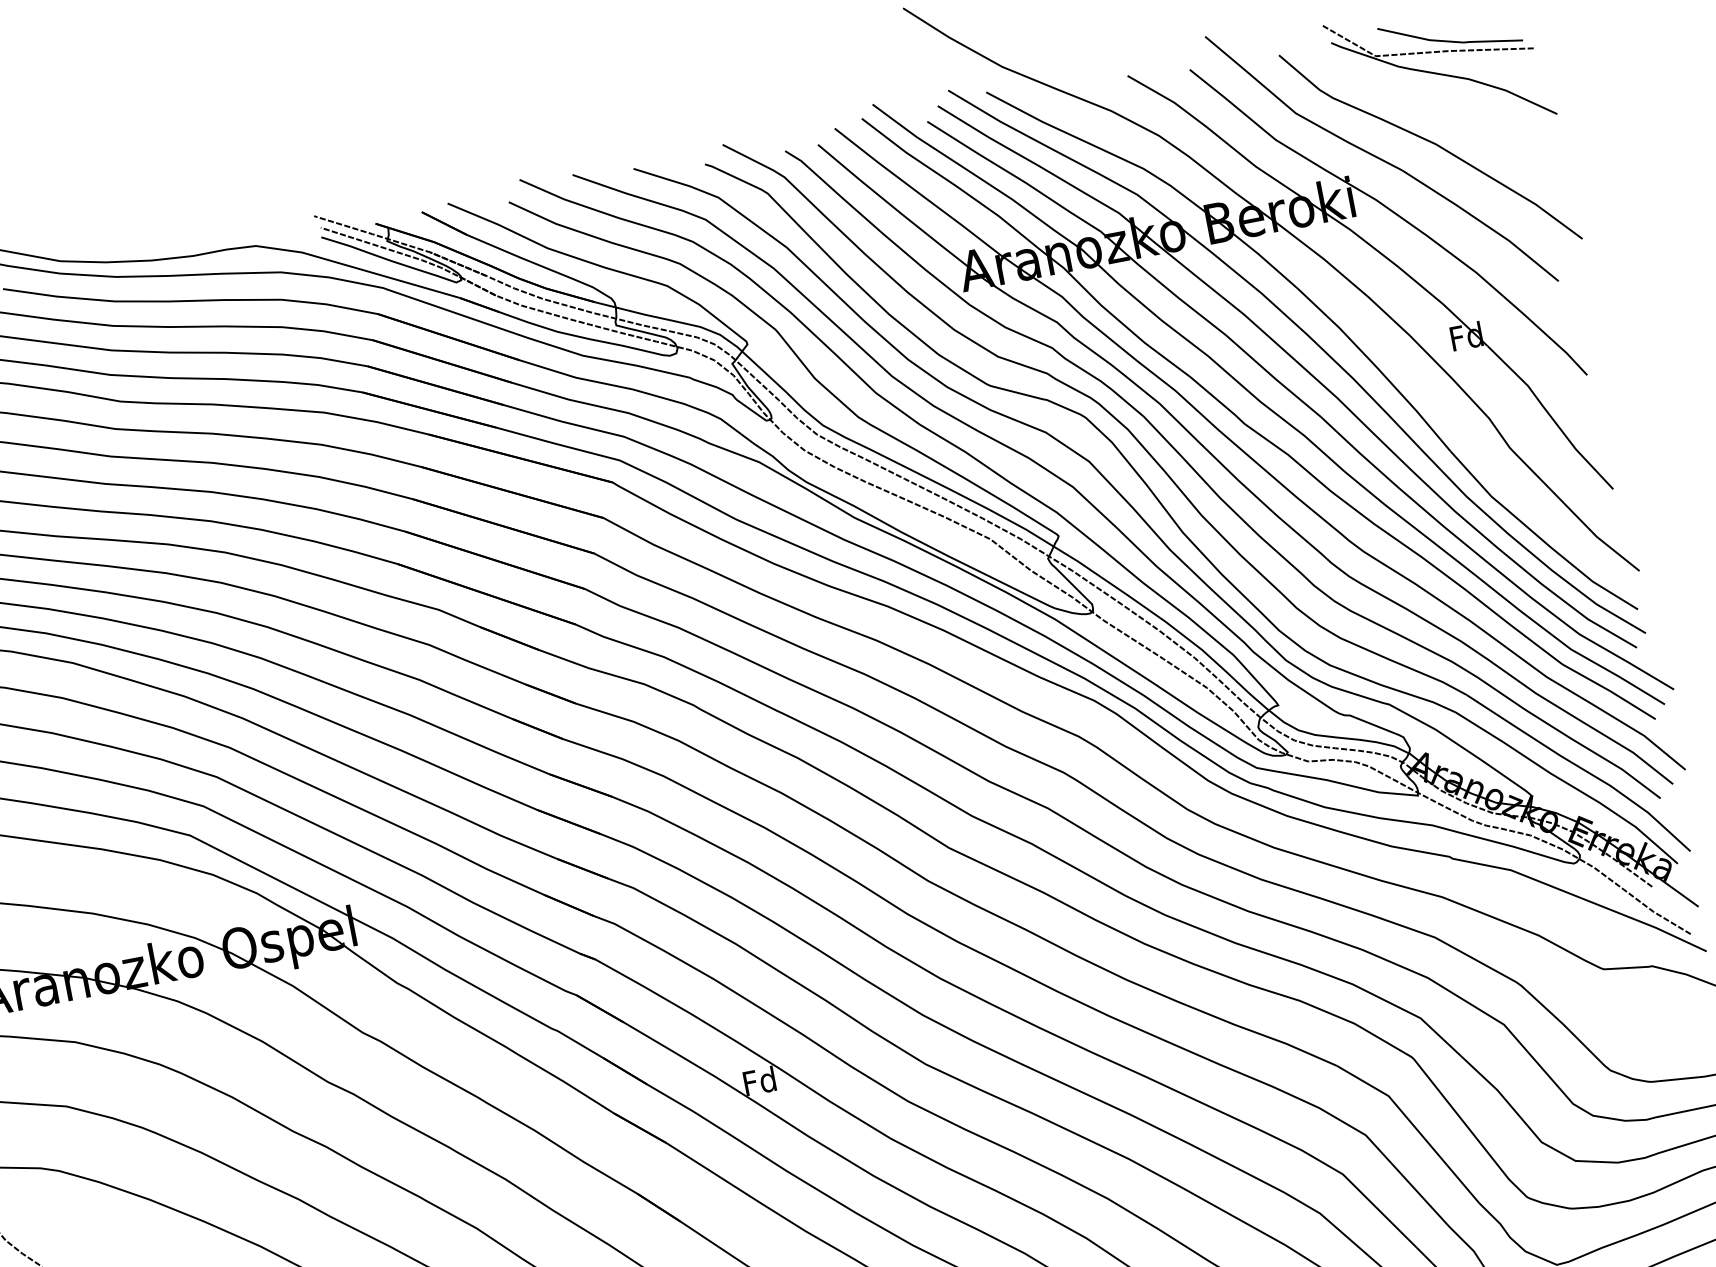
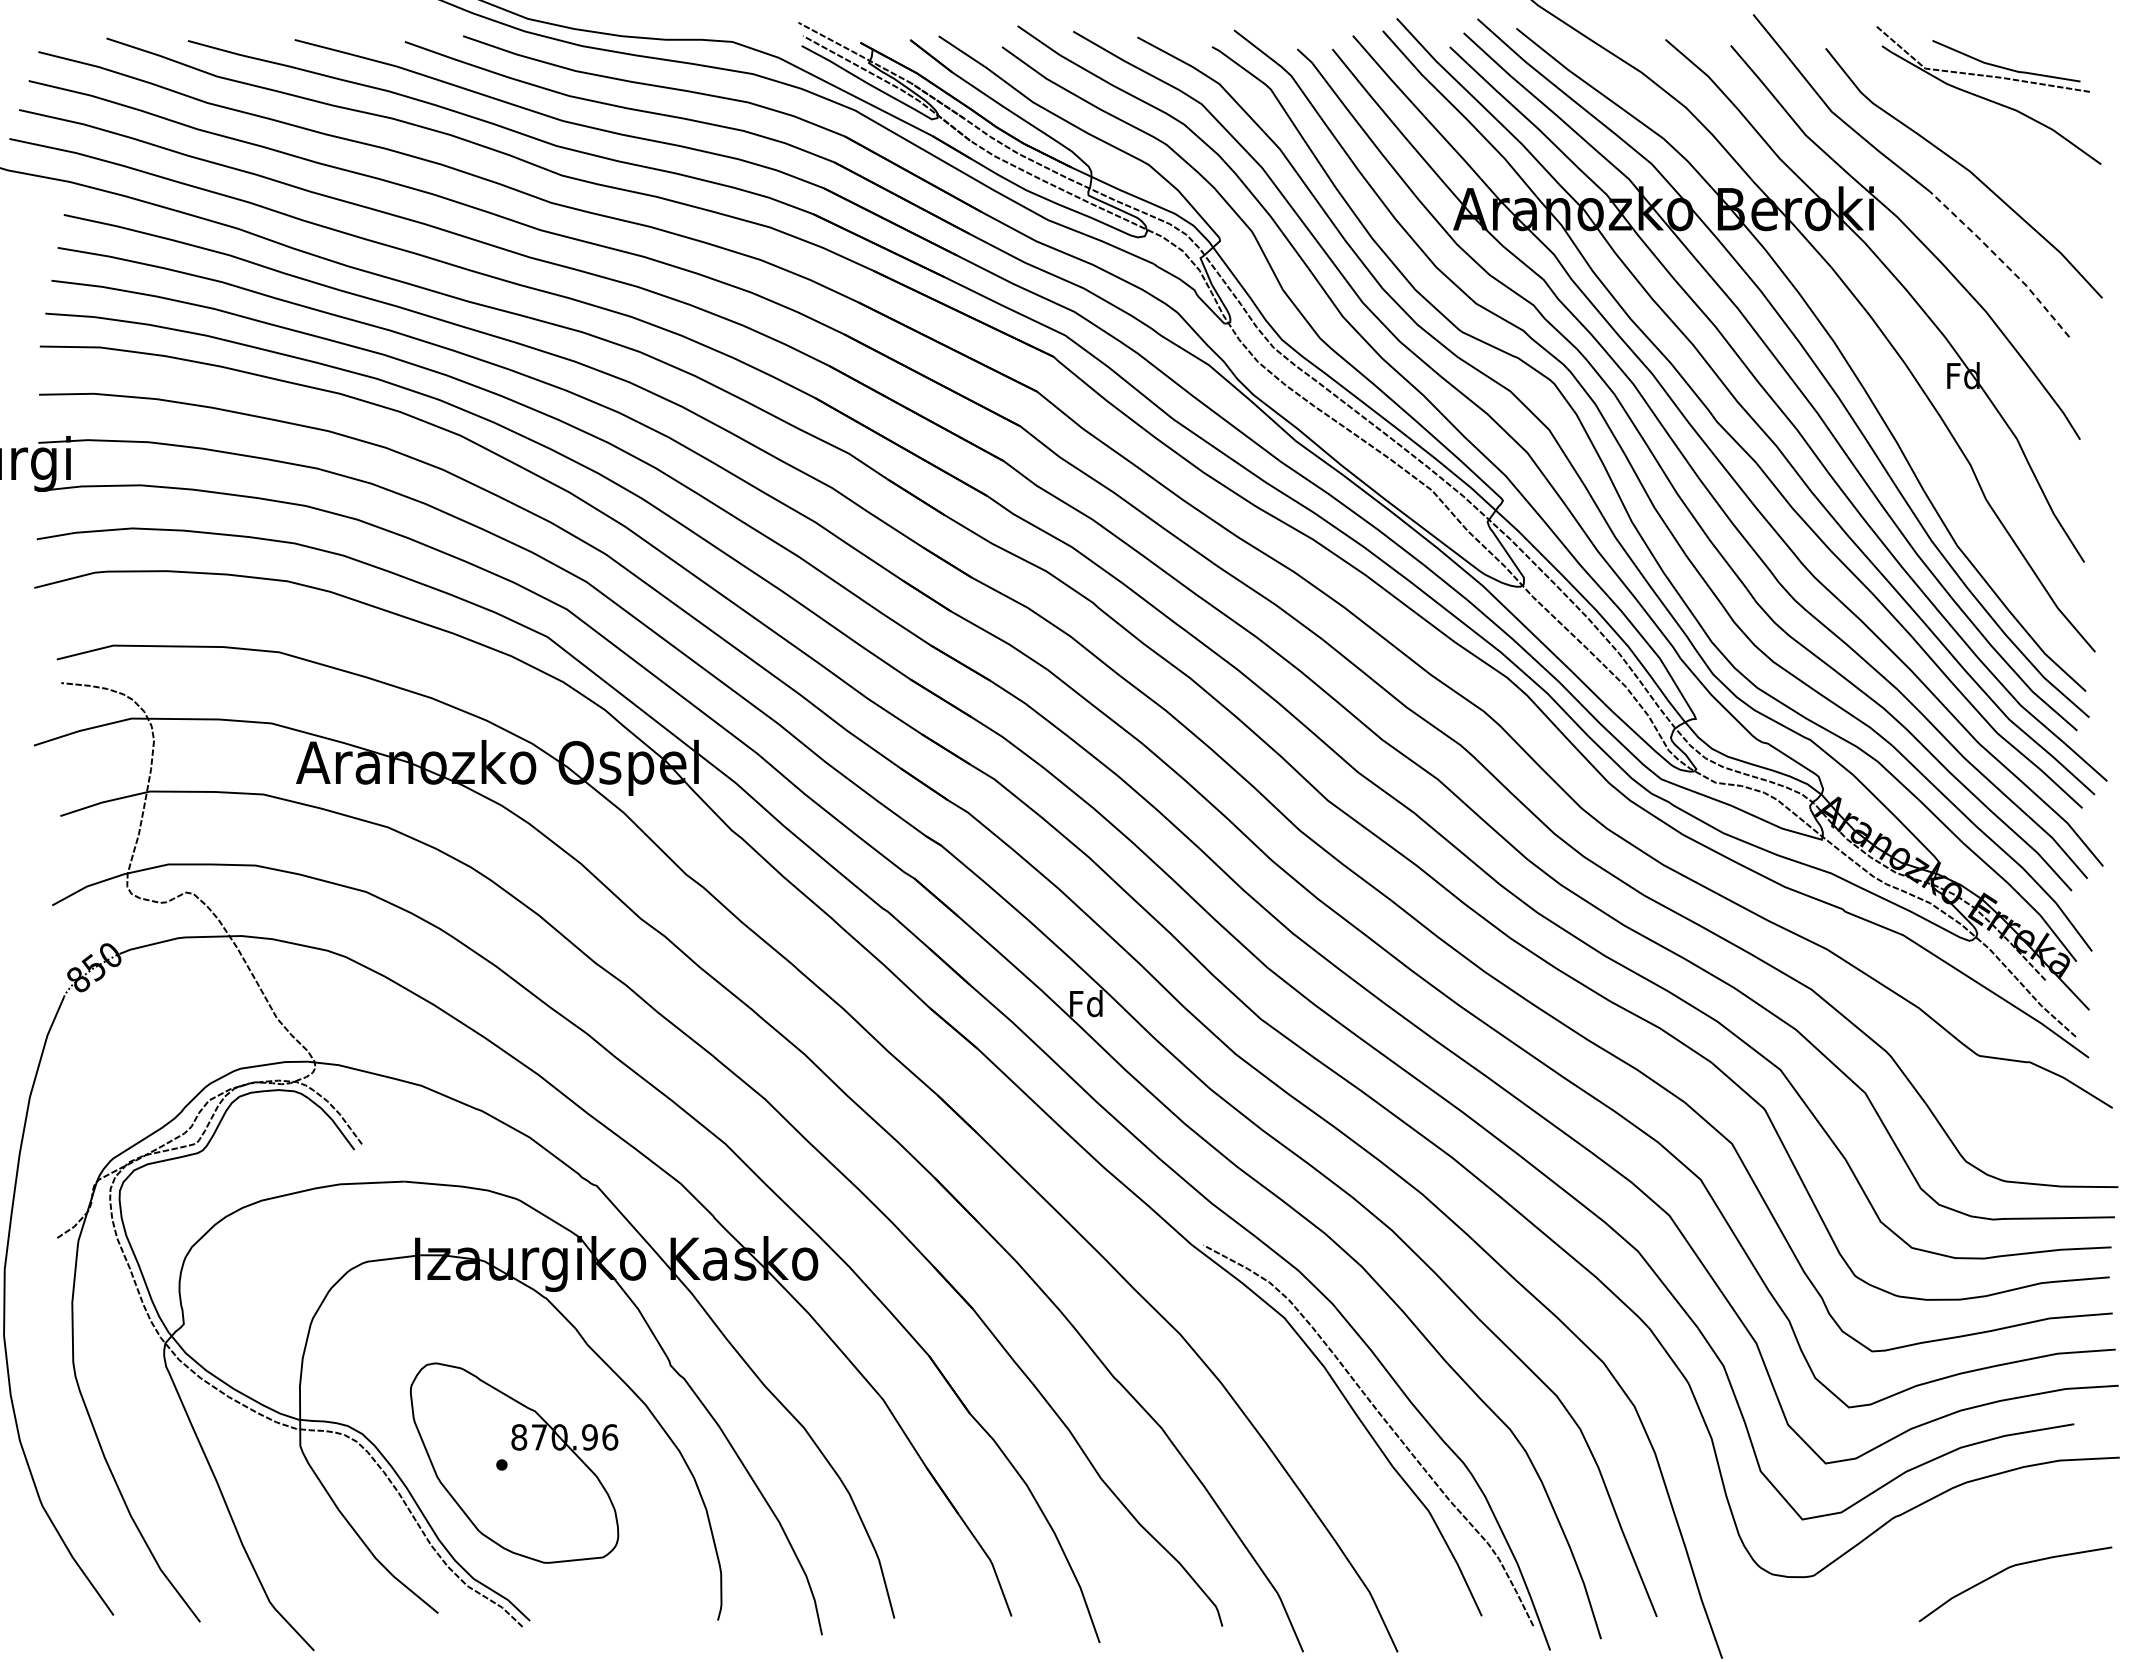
line: (1481, 222) -> (2001, 261), solid -> dashed

